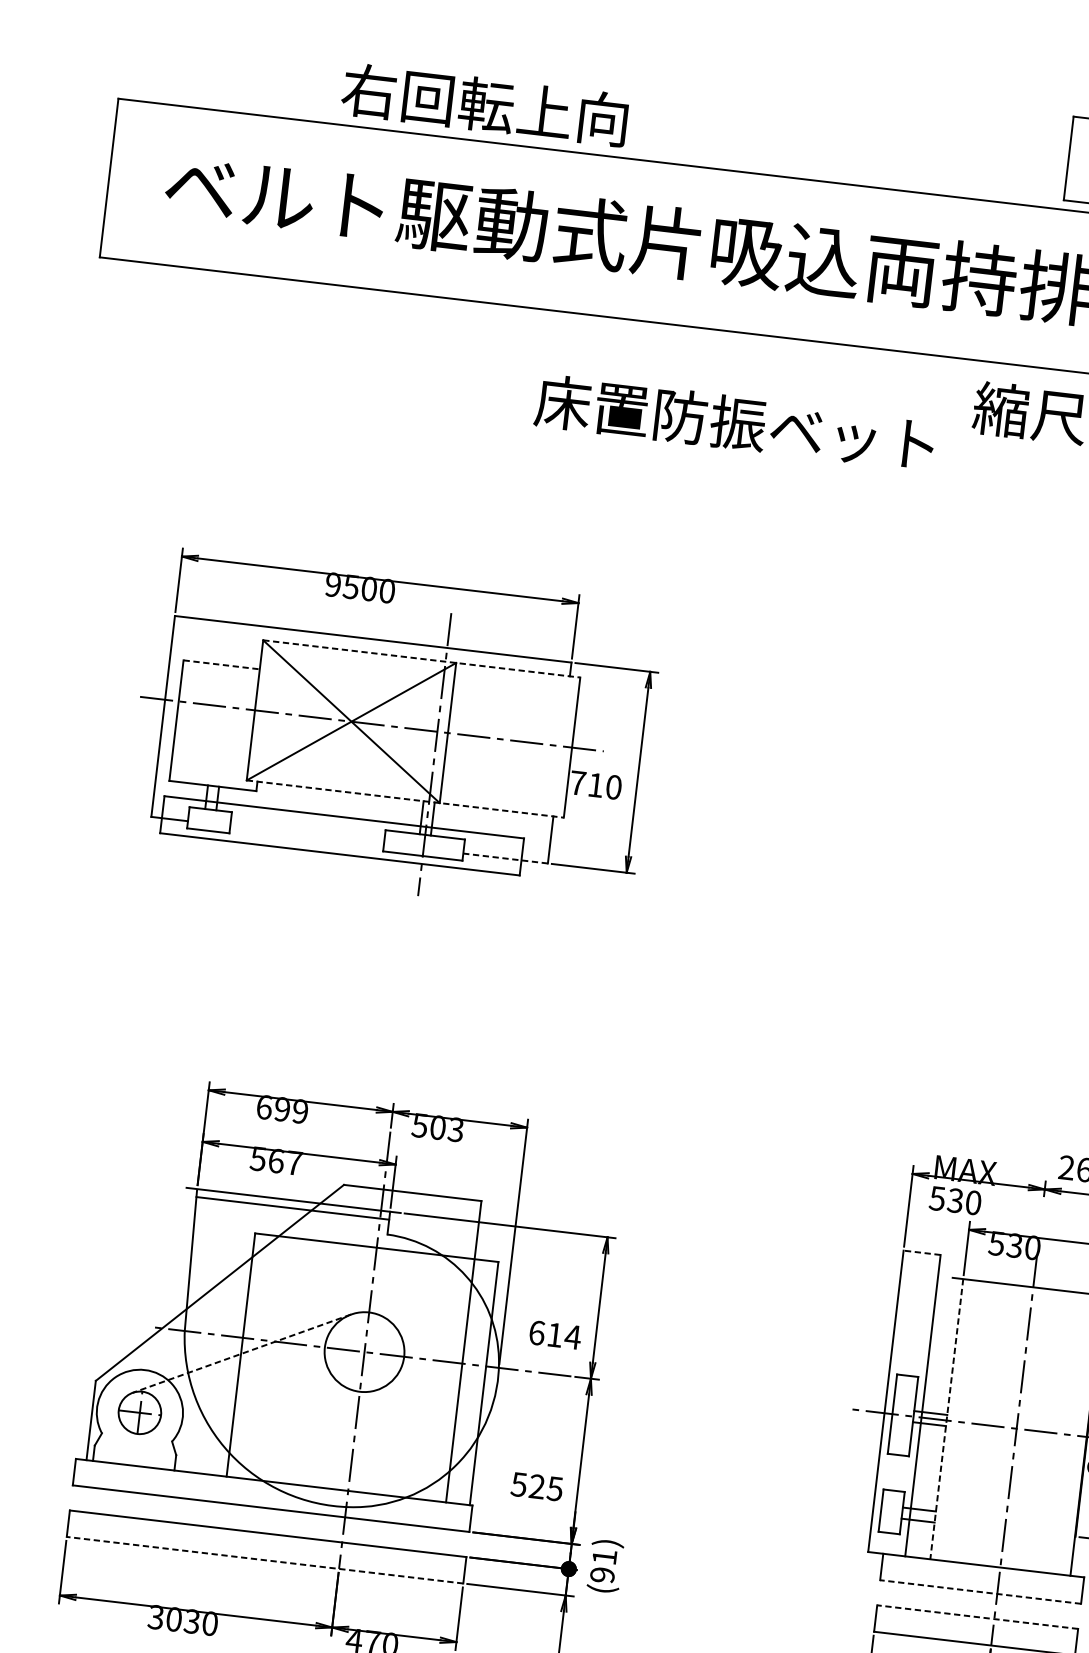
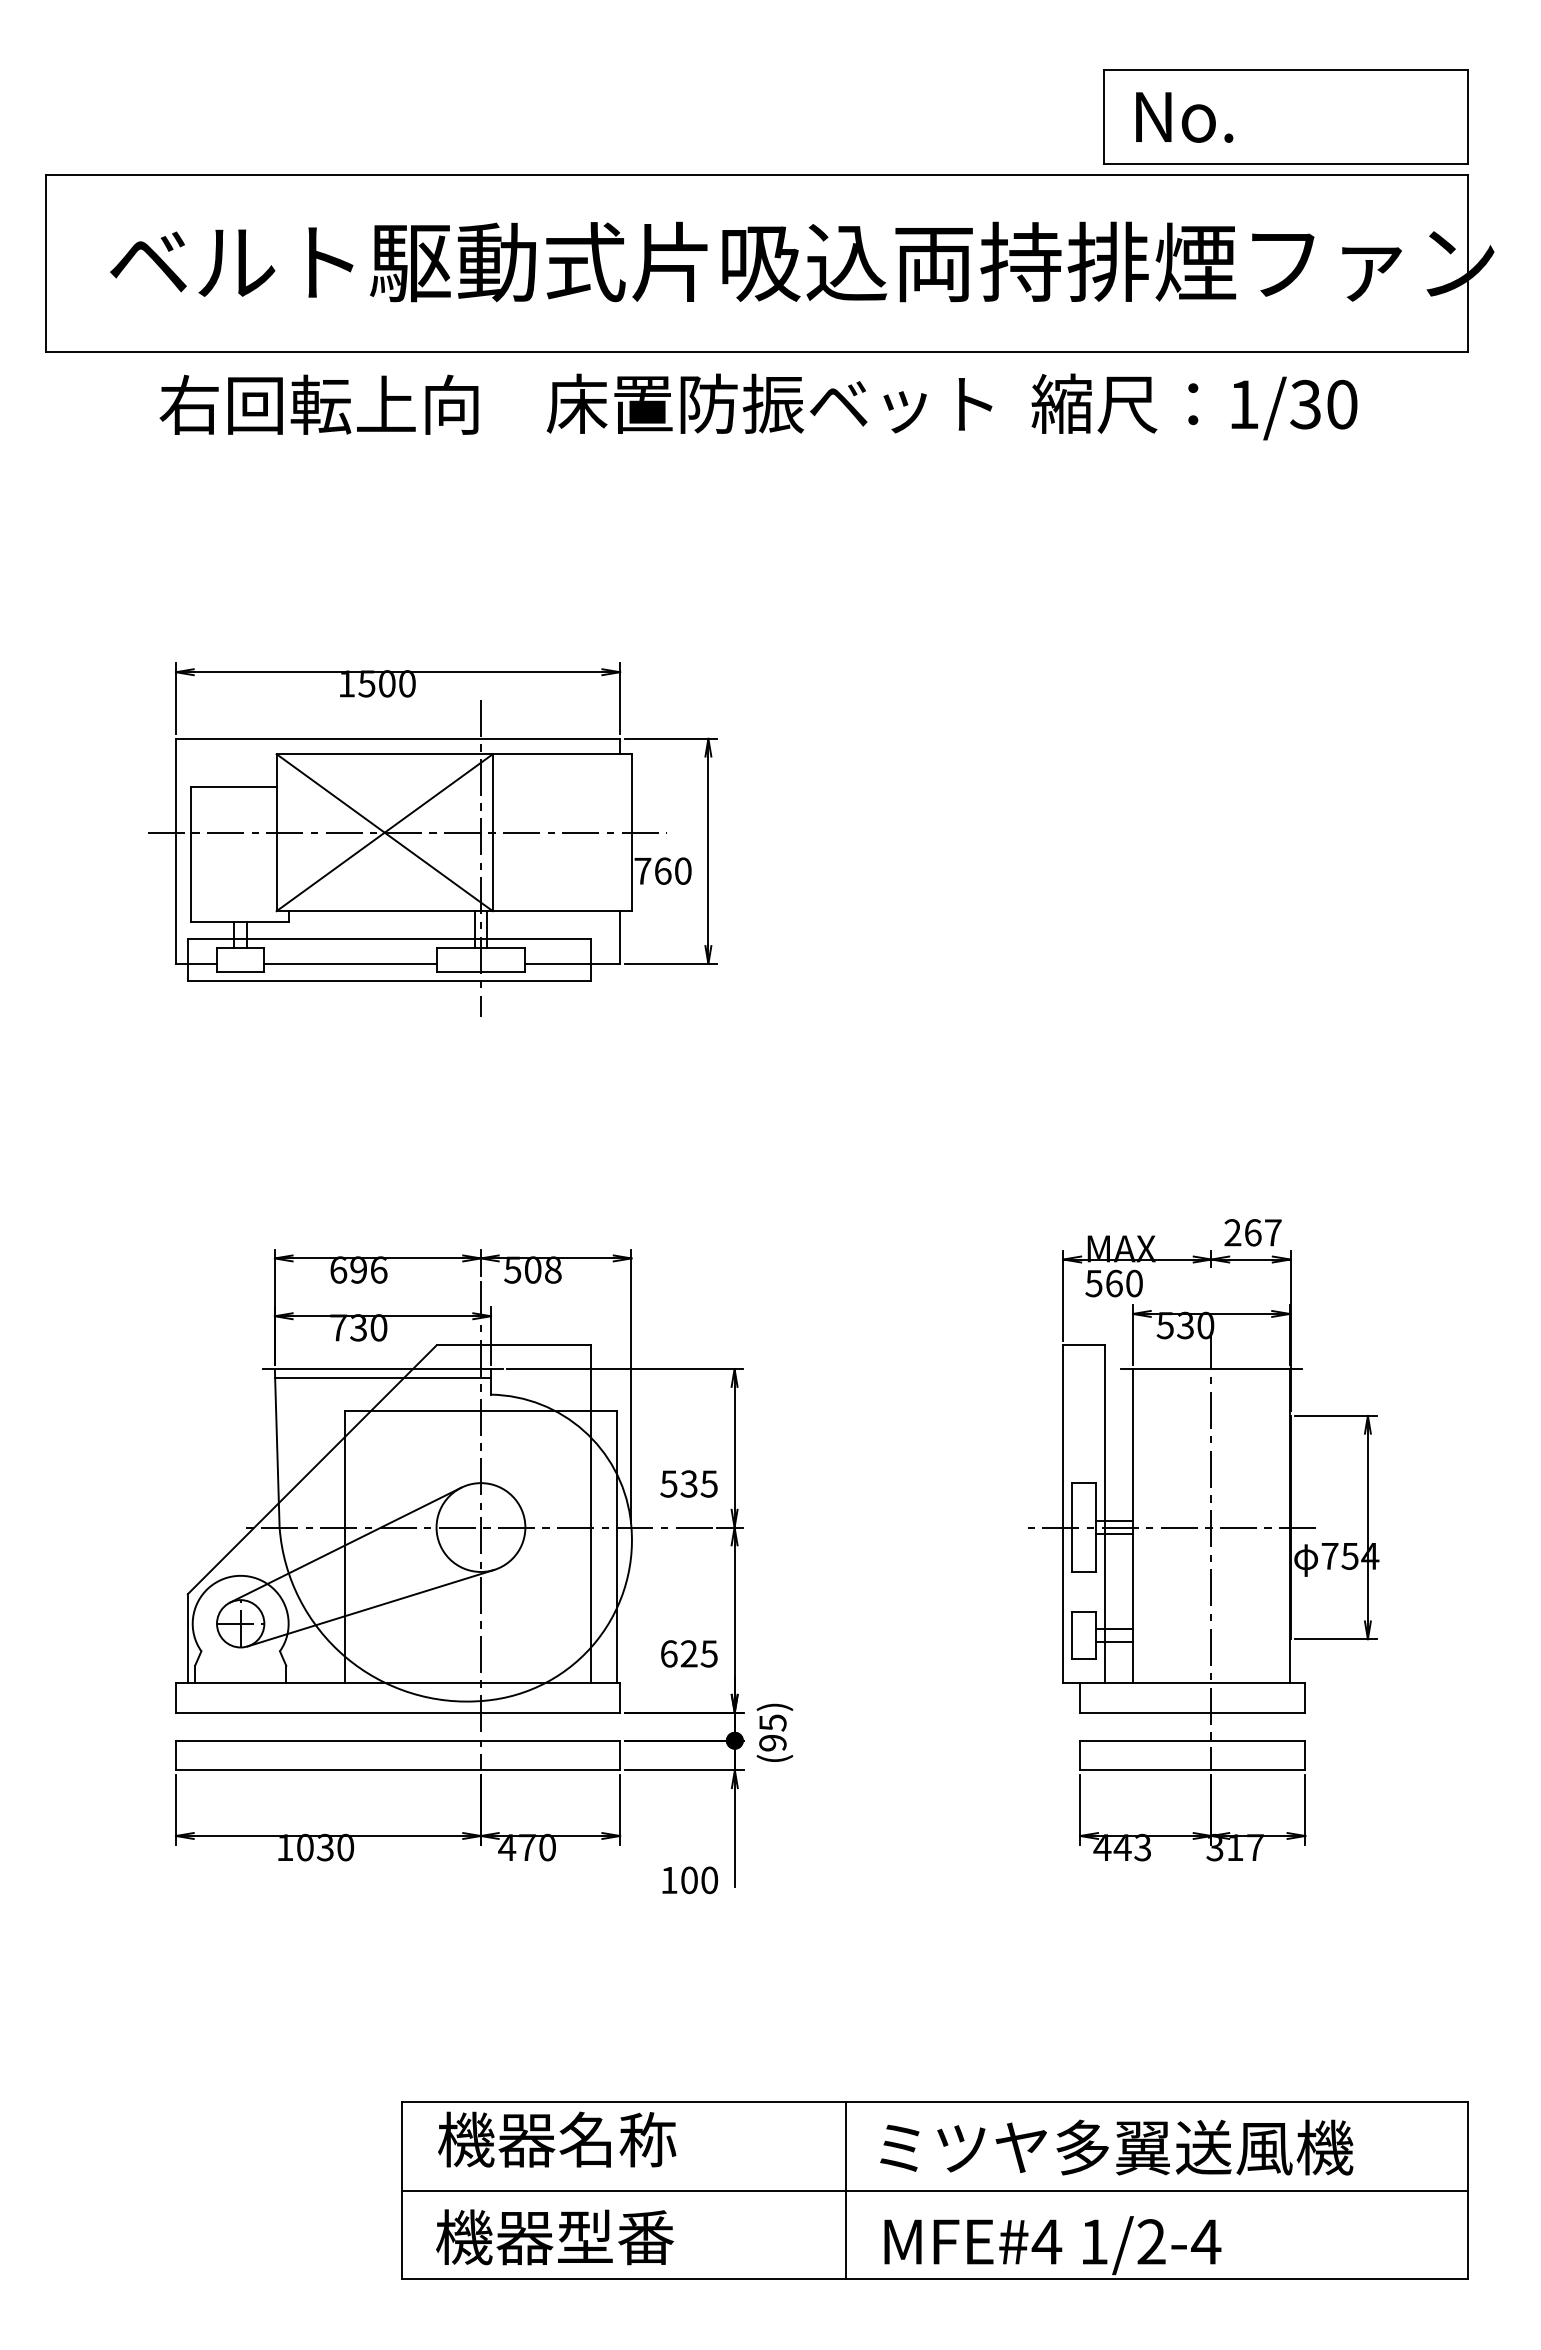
text: (484, 104) -> (318, 404), moved
text: (734, 422) -> (769, 403), moved
text: (333, 584) -> (346, 683), 9500 -> 1500
line: (421, 659) -> (454, 754), dashed -> solid
line: (221, 664) -> (233, 786), dashed -> solid
text: (596, 784) -> (663, 870), 710 -> 760
line: (405, 799) -> (454, 911), dashed -> solid
line: (307, 834) -> (350, 963), added
line: (505, 858) -> (572, 963), dashed -> solid
text: (300, 1111) -> (378, 1269), 699 -> 696
text: (455, 1129) -> (552, 1269), 503 -> 508
text: (276, 1160) -> (358, 1327), 567 -> 730
text: (954, 1200) -> (1113, 1283), 530 -> 560
line: (922, 1252) -> (1084, 1345), dashed -> solid
text: (555, 1334) -> (689, 1483), 614 -> 535
line: (241, 1353) -> (345, 1545), dashed -> solid
line: (257, 1411) -> (370, 1607), added
line: (947, 1419) -> (1133, 1526), dashed -> solid
text: (518, 1484) -> (668, 1653), 525 -> 625
text: (604, 1556) -> (772, 1722), (91) -> (95)
line: (264, 1560) -> (397, 1770), dashed -> solid
line: (980, 1591) -> (1192, 1712), dashed -> solid
line: (977, 1616) -> (1192, 1740), dashed -> solid
text: (155, 1617) -> (284, 1847), 3030 -> 1030

